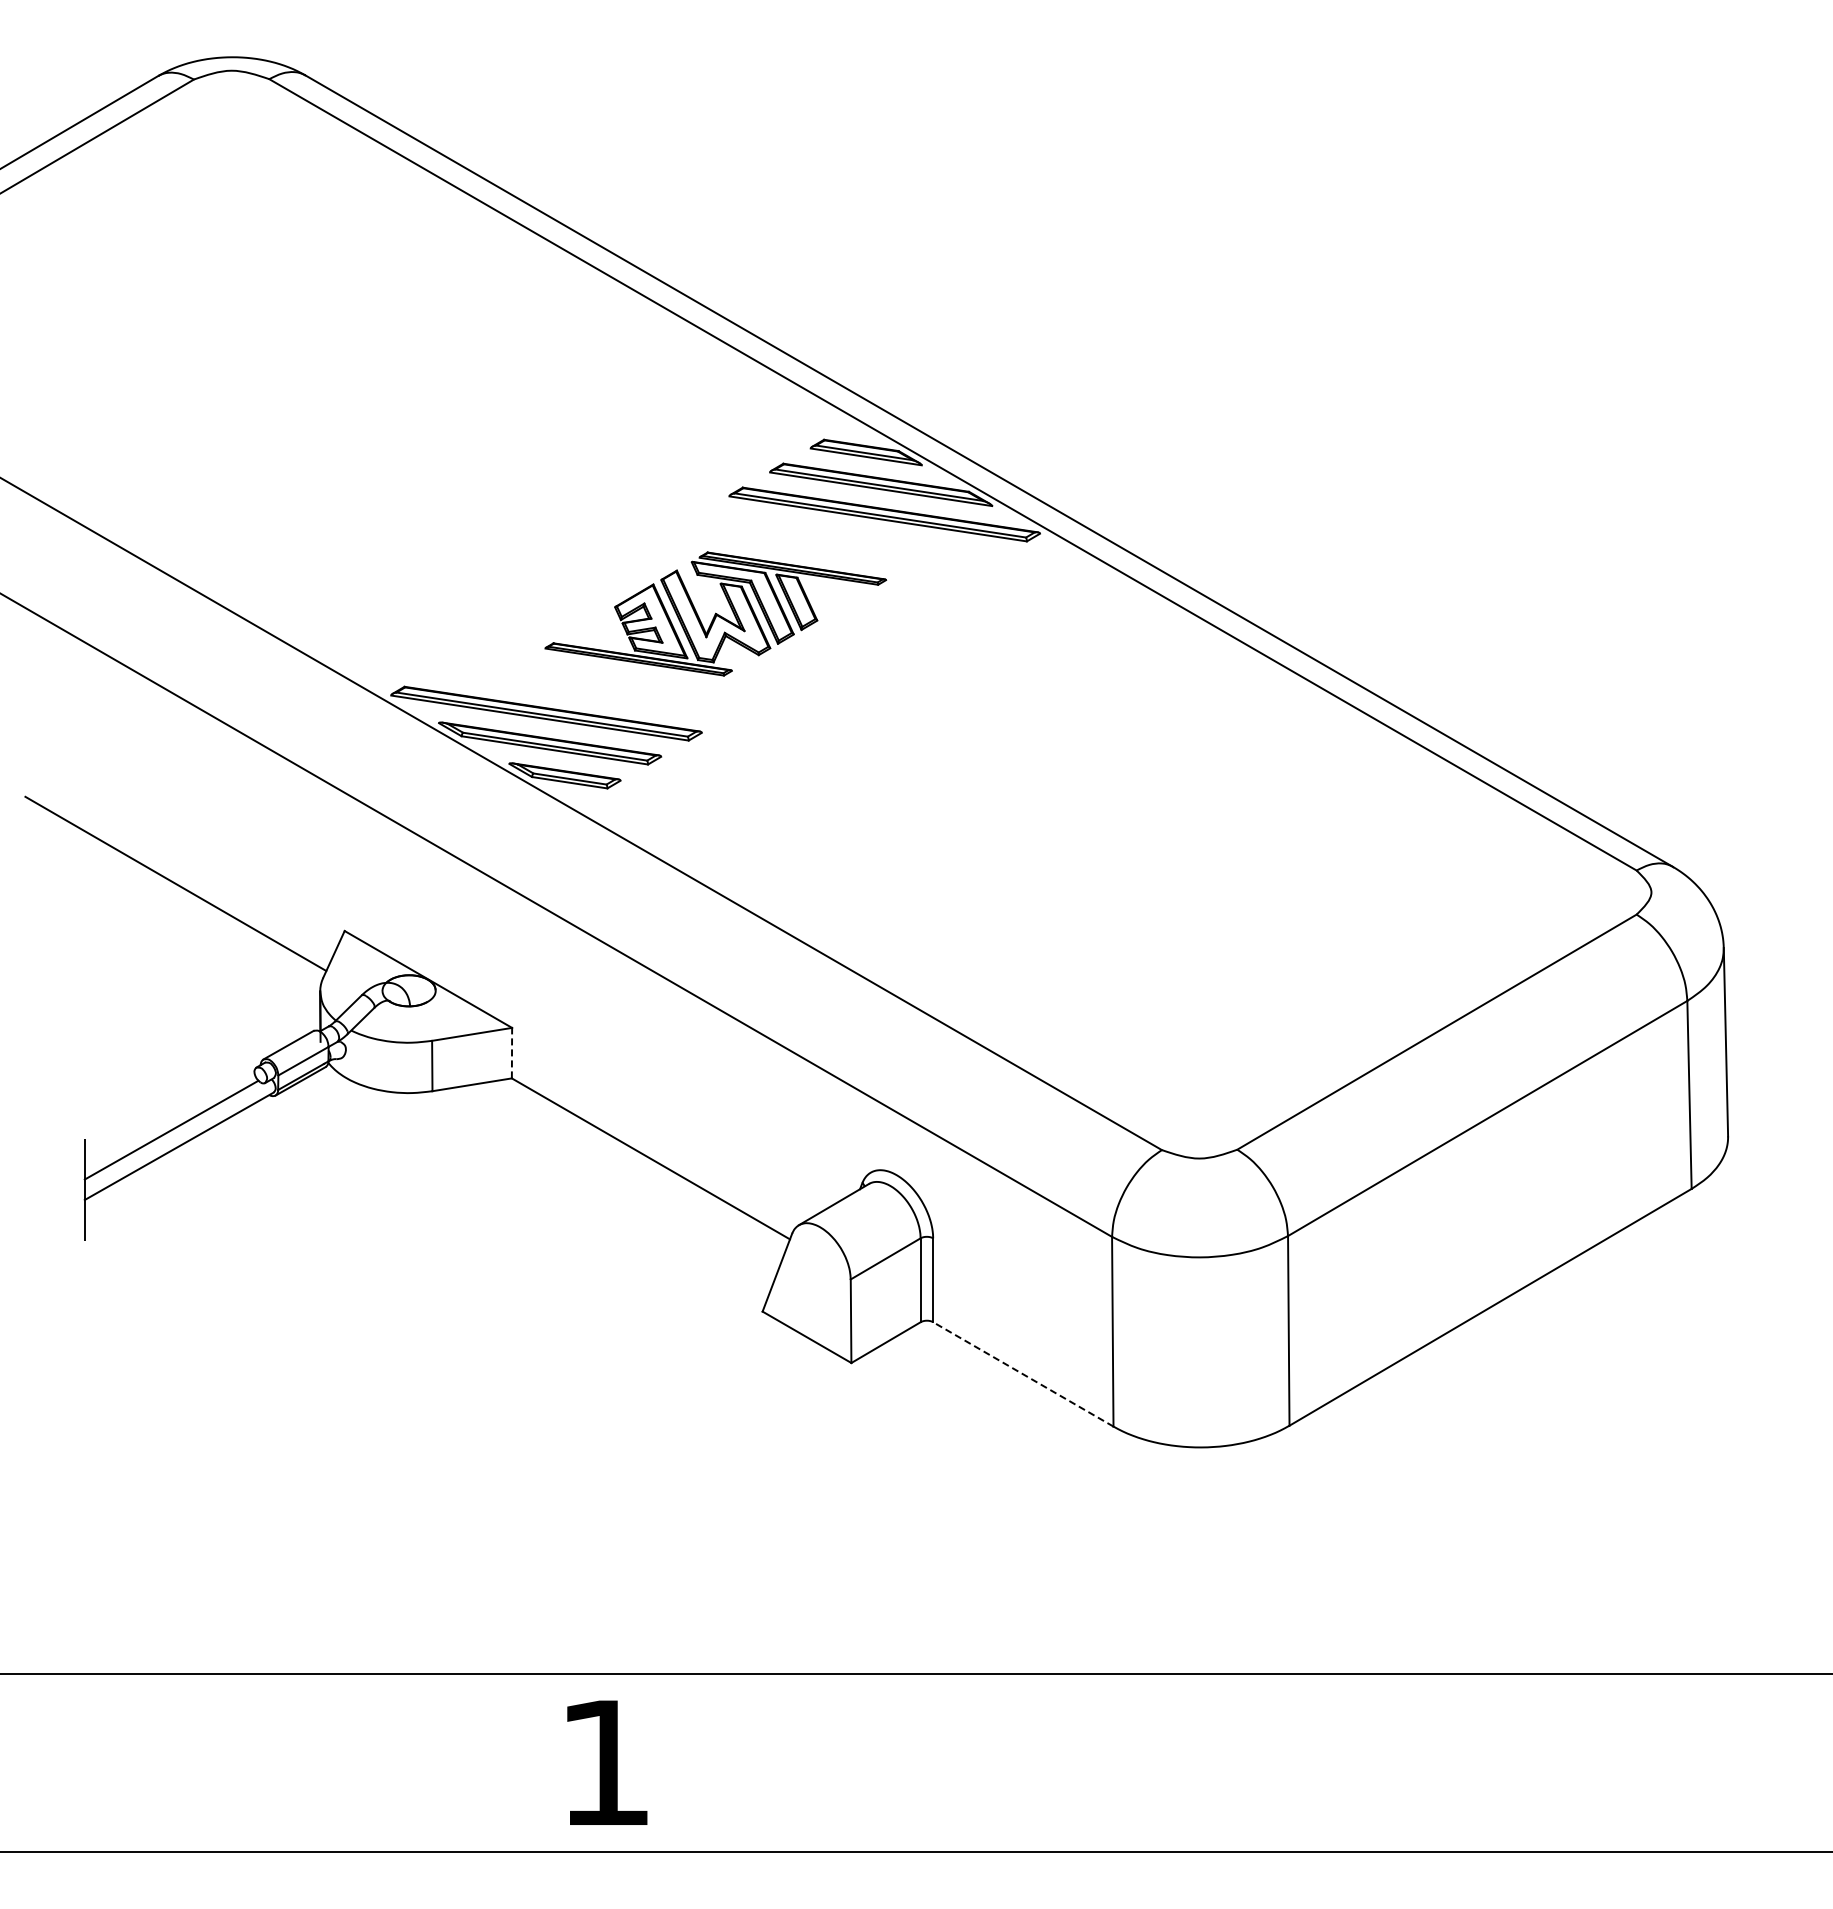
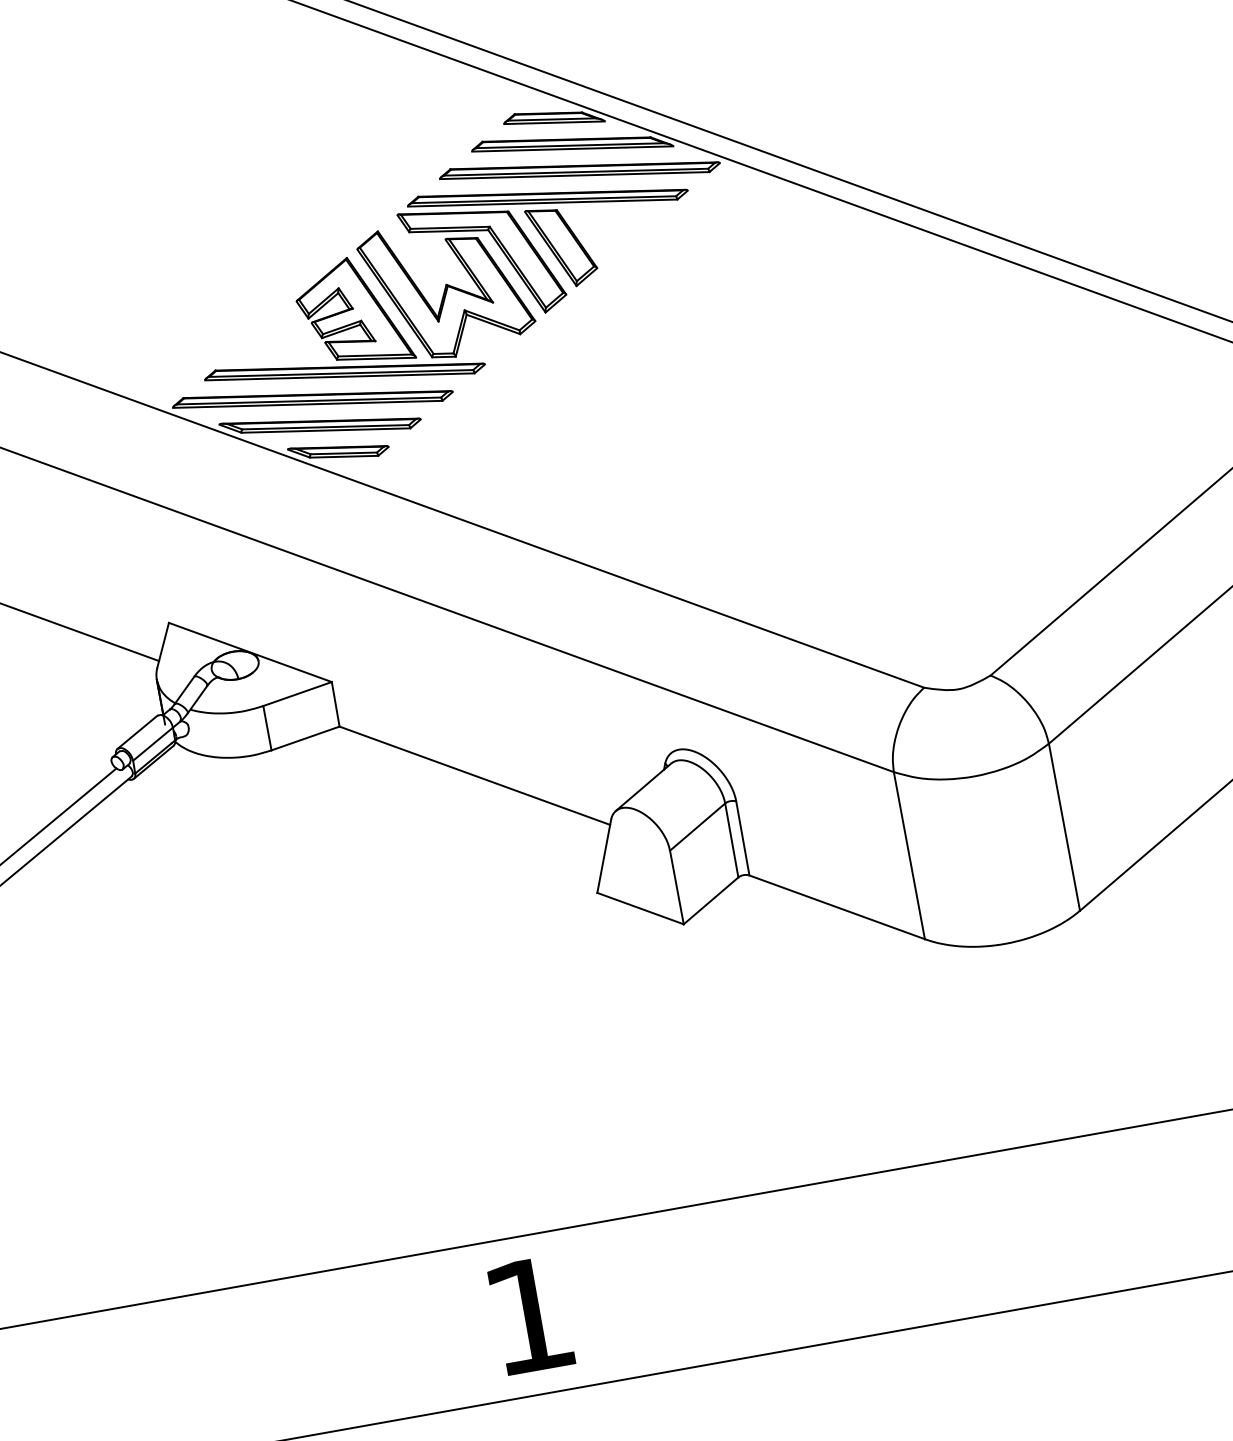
part: (715, 613) -> (446, 284), size x1.67
line: (512, 1052) -> (336, 703), dashed -> solid
line: (1022, 1374) -> (836, 907), dashed -> solid

